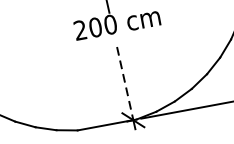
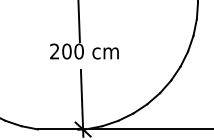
line: (125, 83) -> (82, 99), dashed -> solid

